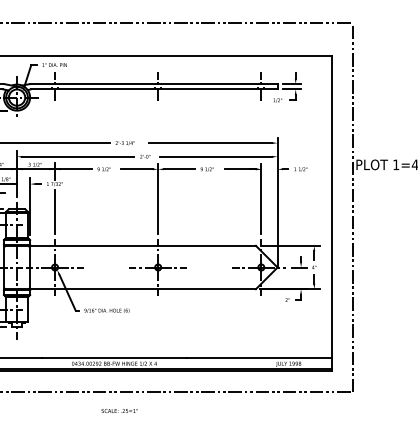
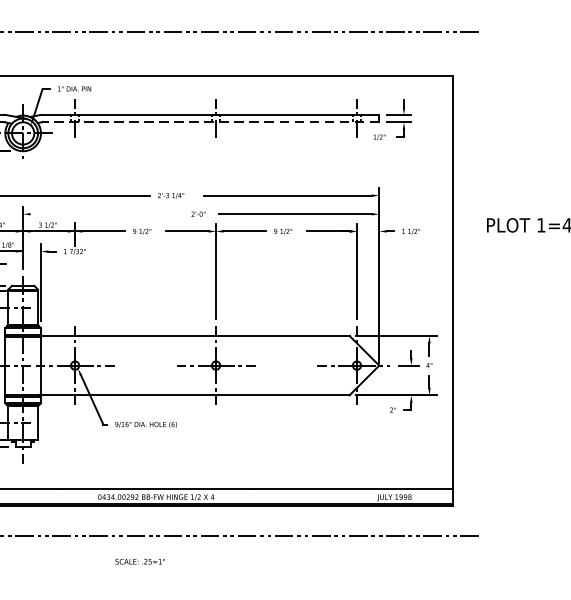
line: (153, 89) -> (209, 122), solid -> dashed
line: (78, 156) -> (107, 213), removed
line: (353, 207) -> (482, 283), removed
line: (55, 211) -> (75, 289), removed
text: (119, 410) -> (139, 561), moved

